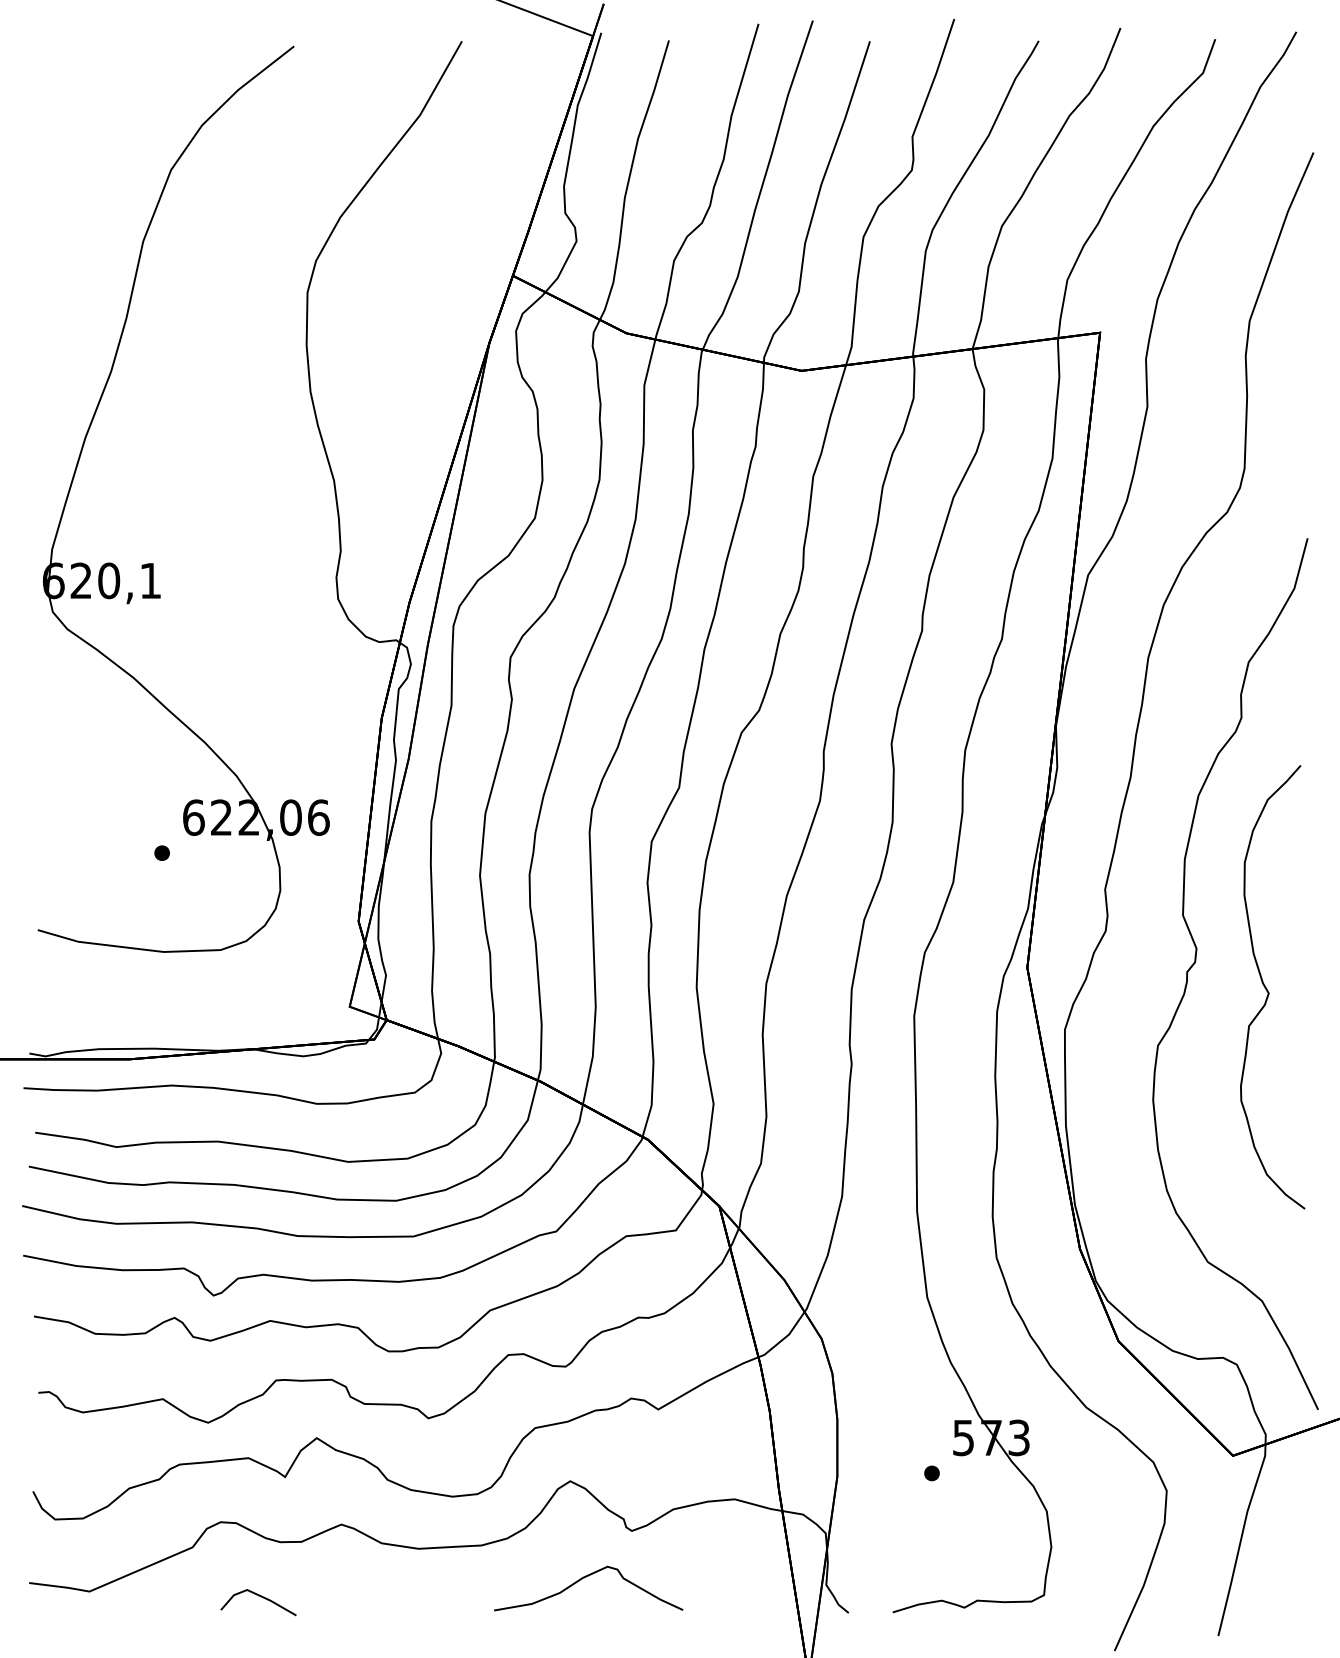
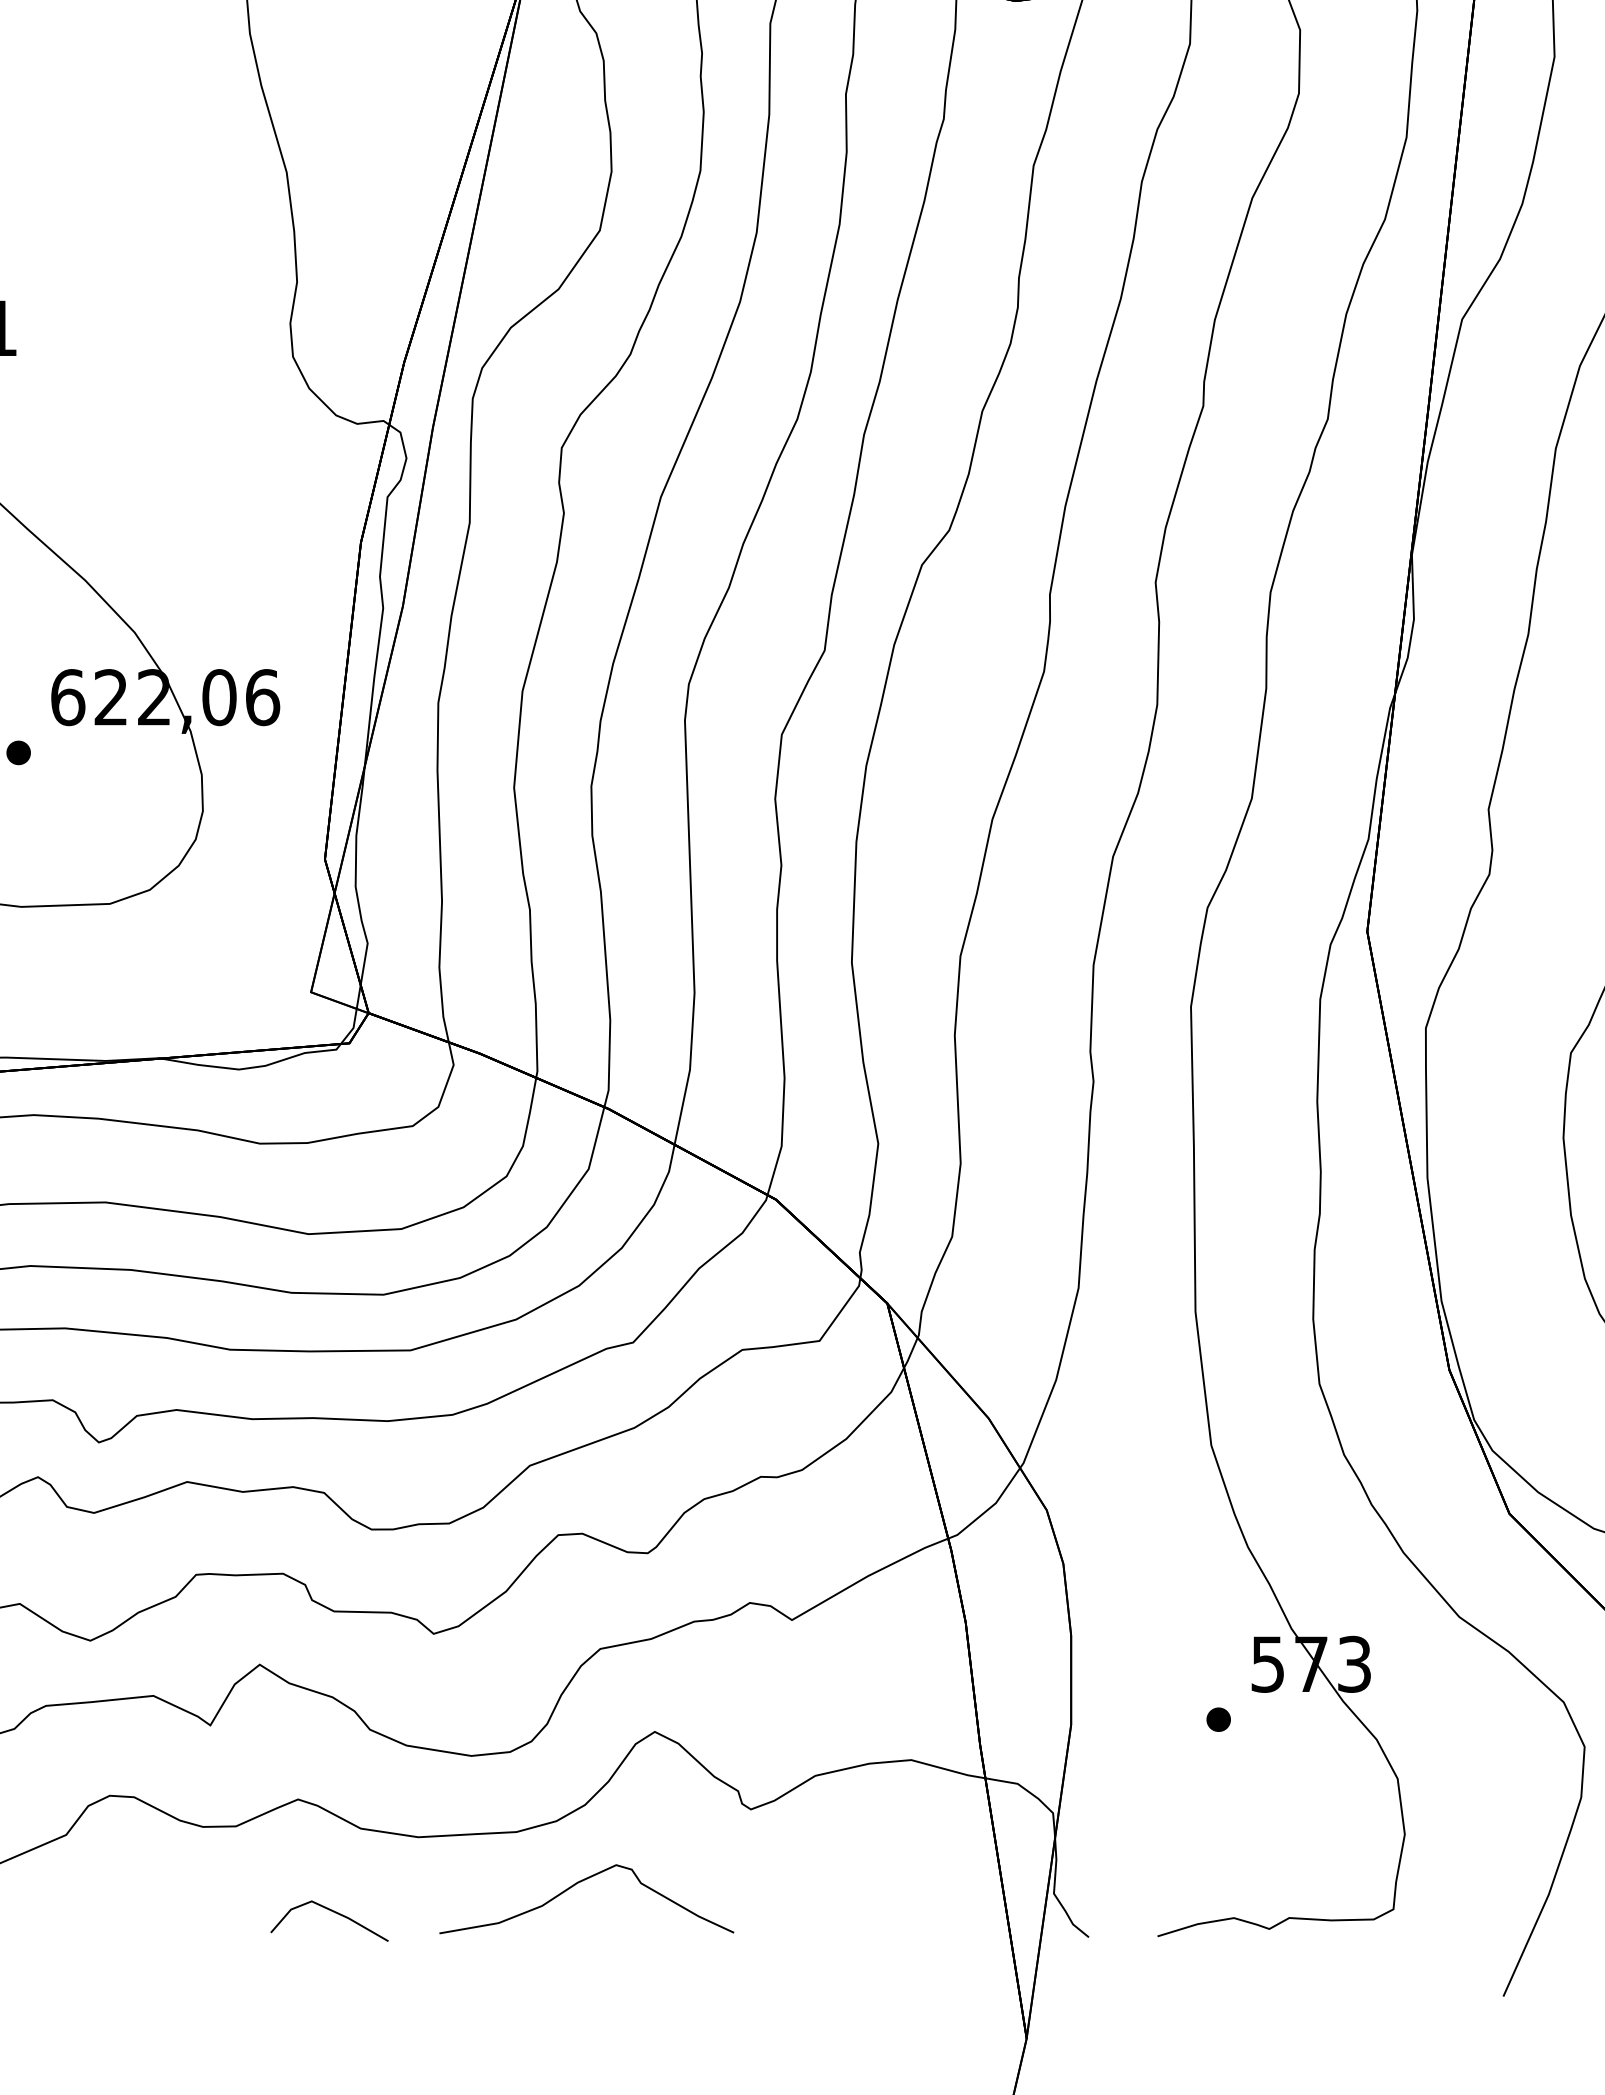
curve: (584, 1578) -> (580, 1883), moved
line: (260, 1597) -> (332, 1913), moved

